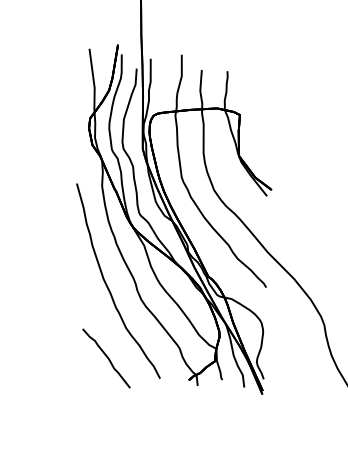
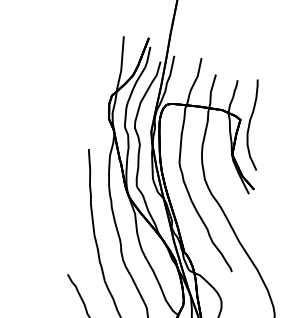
curve: (251, 116) -> (250, 123), added

